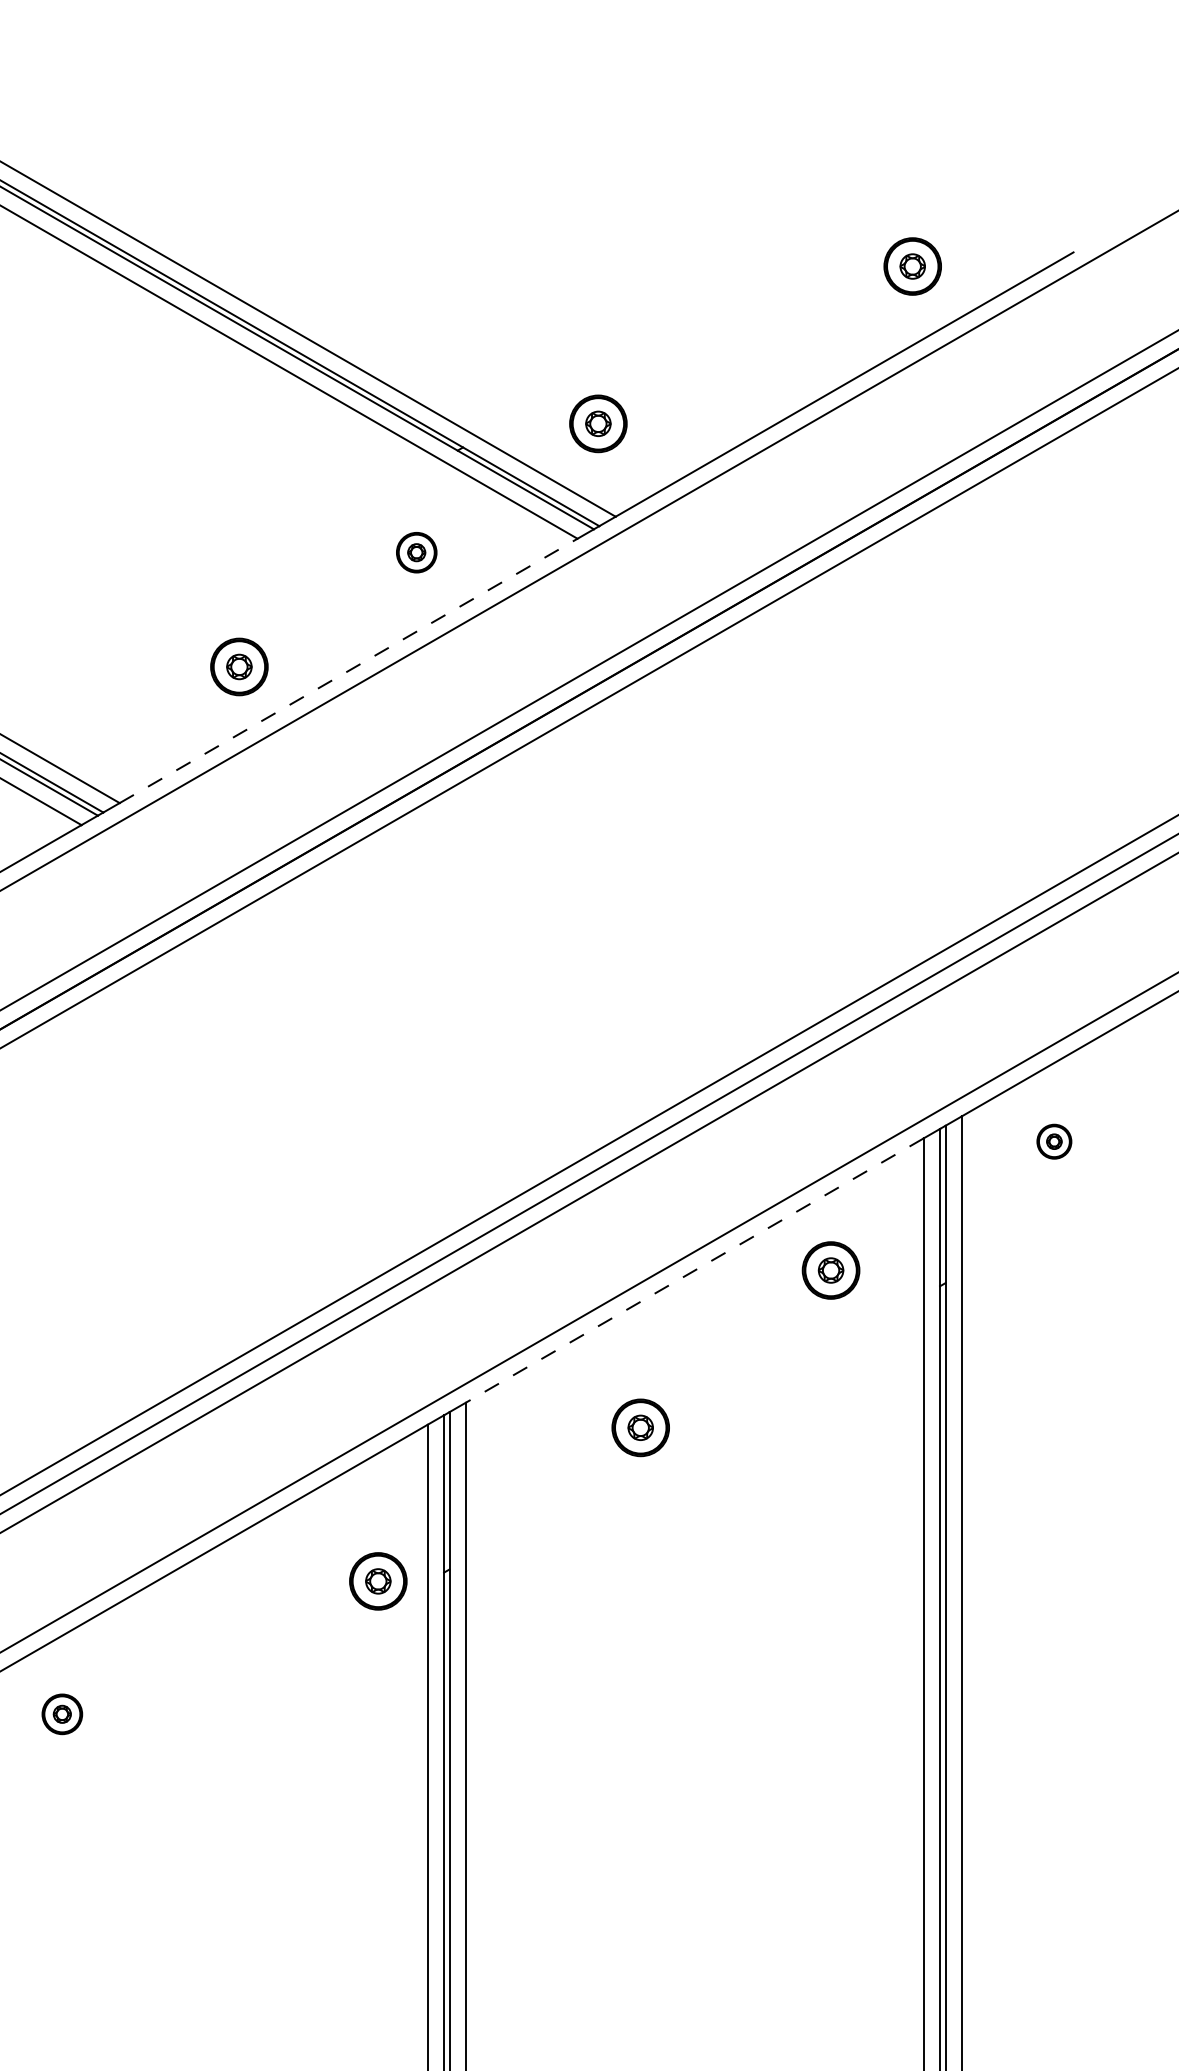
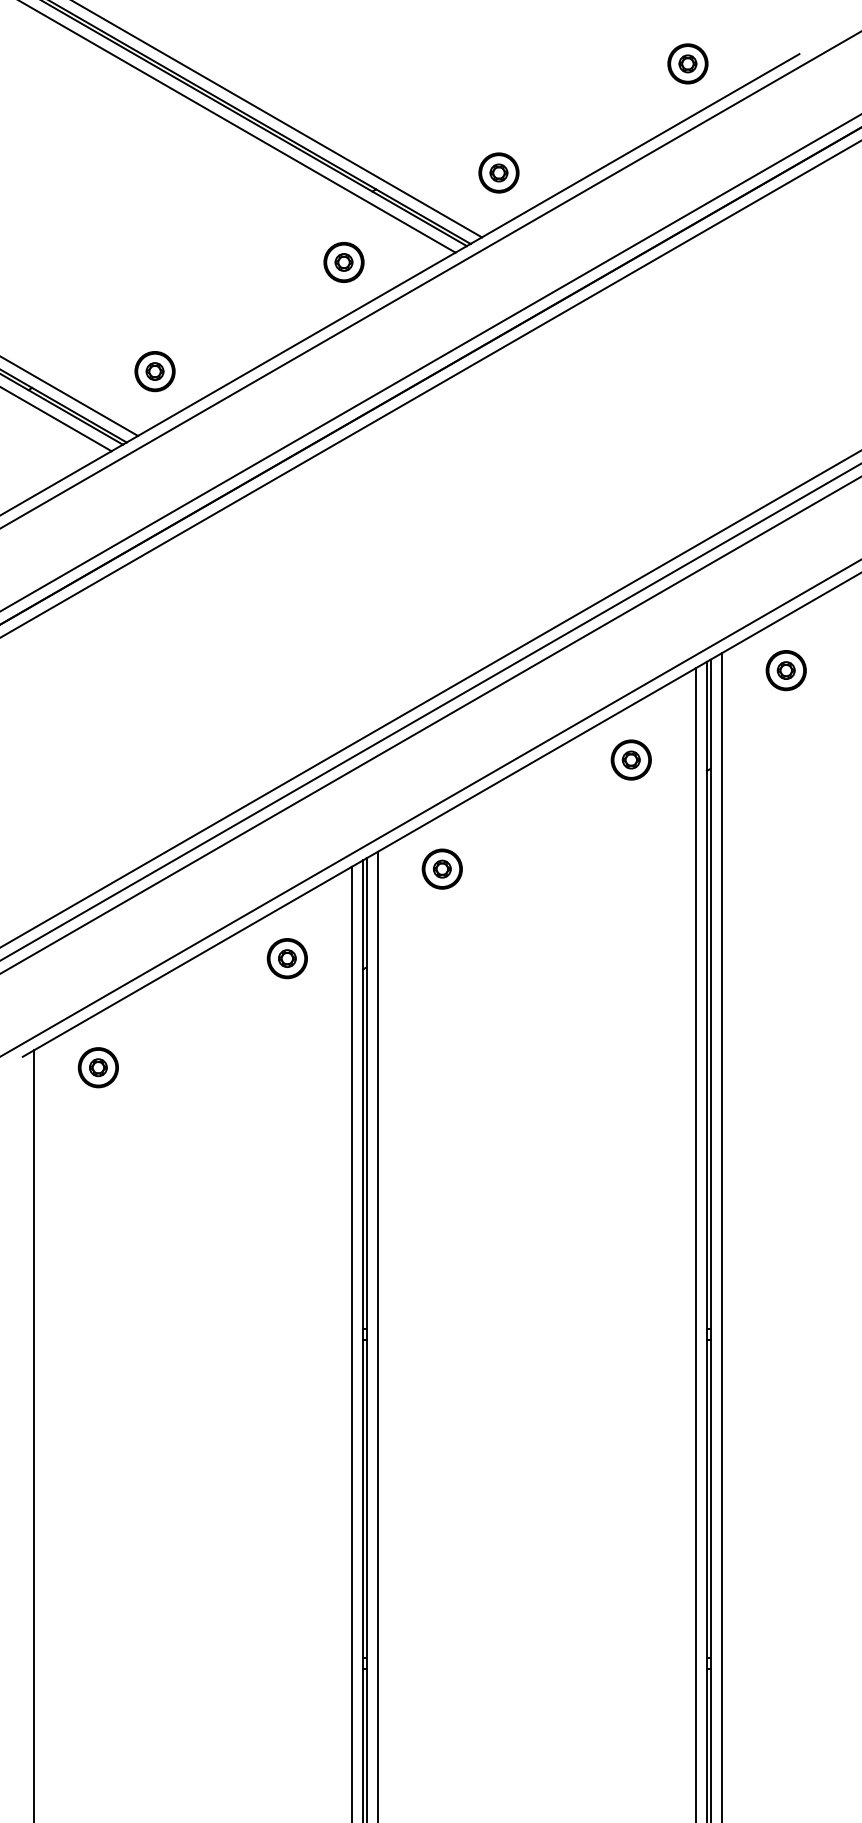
part: (597, 423) -> (498, 172), moved
part: (415, 551) -> (343, 261), size x1.43
part: (238, 666) -> (154, 371), moved
line: (349, 671) -> (297, 344), dashed -> solid
part: (1053, 1141) -> (785, 670), size x1.67
line: (694, 1271) -> (536, 760), dashed -> solid
part: (639, 1426) -> (441, 868), moved
part: (377, 1581) -> (286, 958), moved
part: (61, 1713) -> (97, 1067), size x1.43

